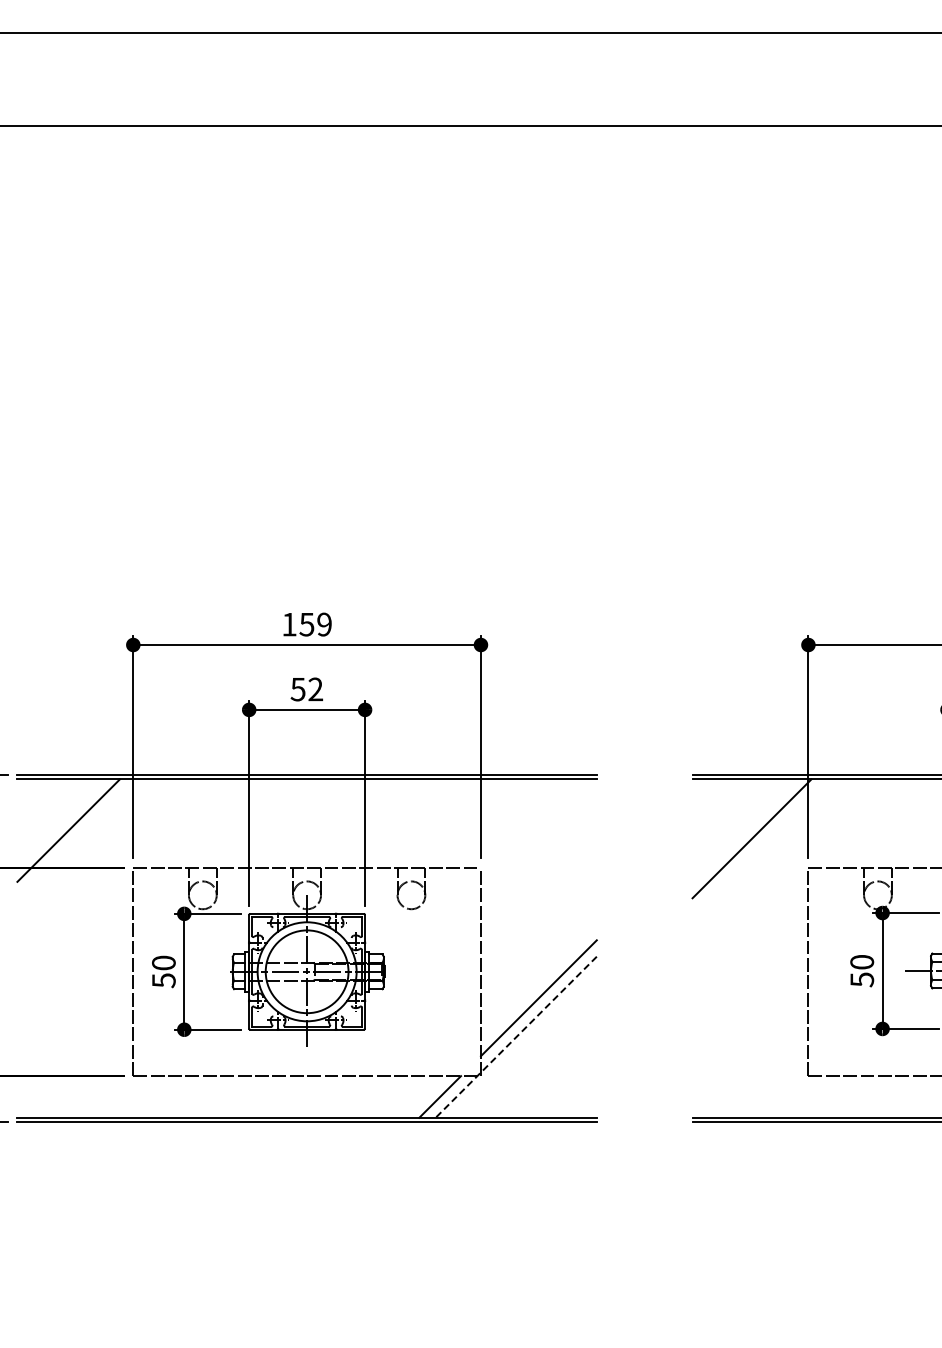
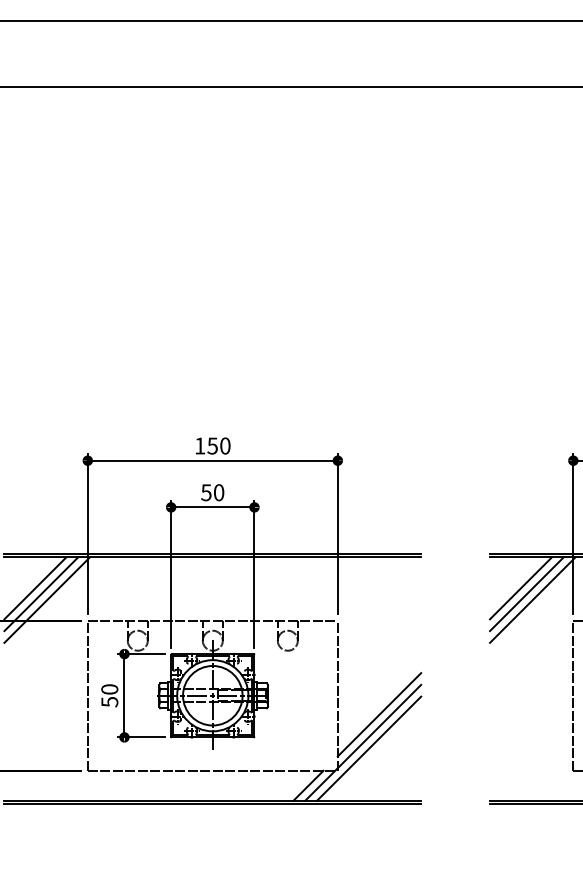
text: (324, 624) -> (225, 445), 159 -> 150
text: (315, 689) -> (218, 492), 52 -> 50
line: (60, 822) -> (35, 588), added
line: (735, 822) -> (520, 588), added
line: (743, 830) -> (526, 594), added
line: (76, 838) -> (46, 599), added
line: (516, 1037) -> (363, 743), dashed -> solid
line: (524, 1045) -> (369, 748), added

